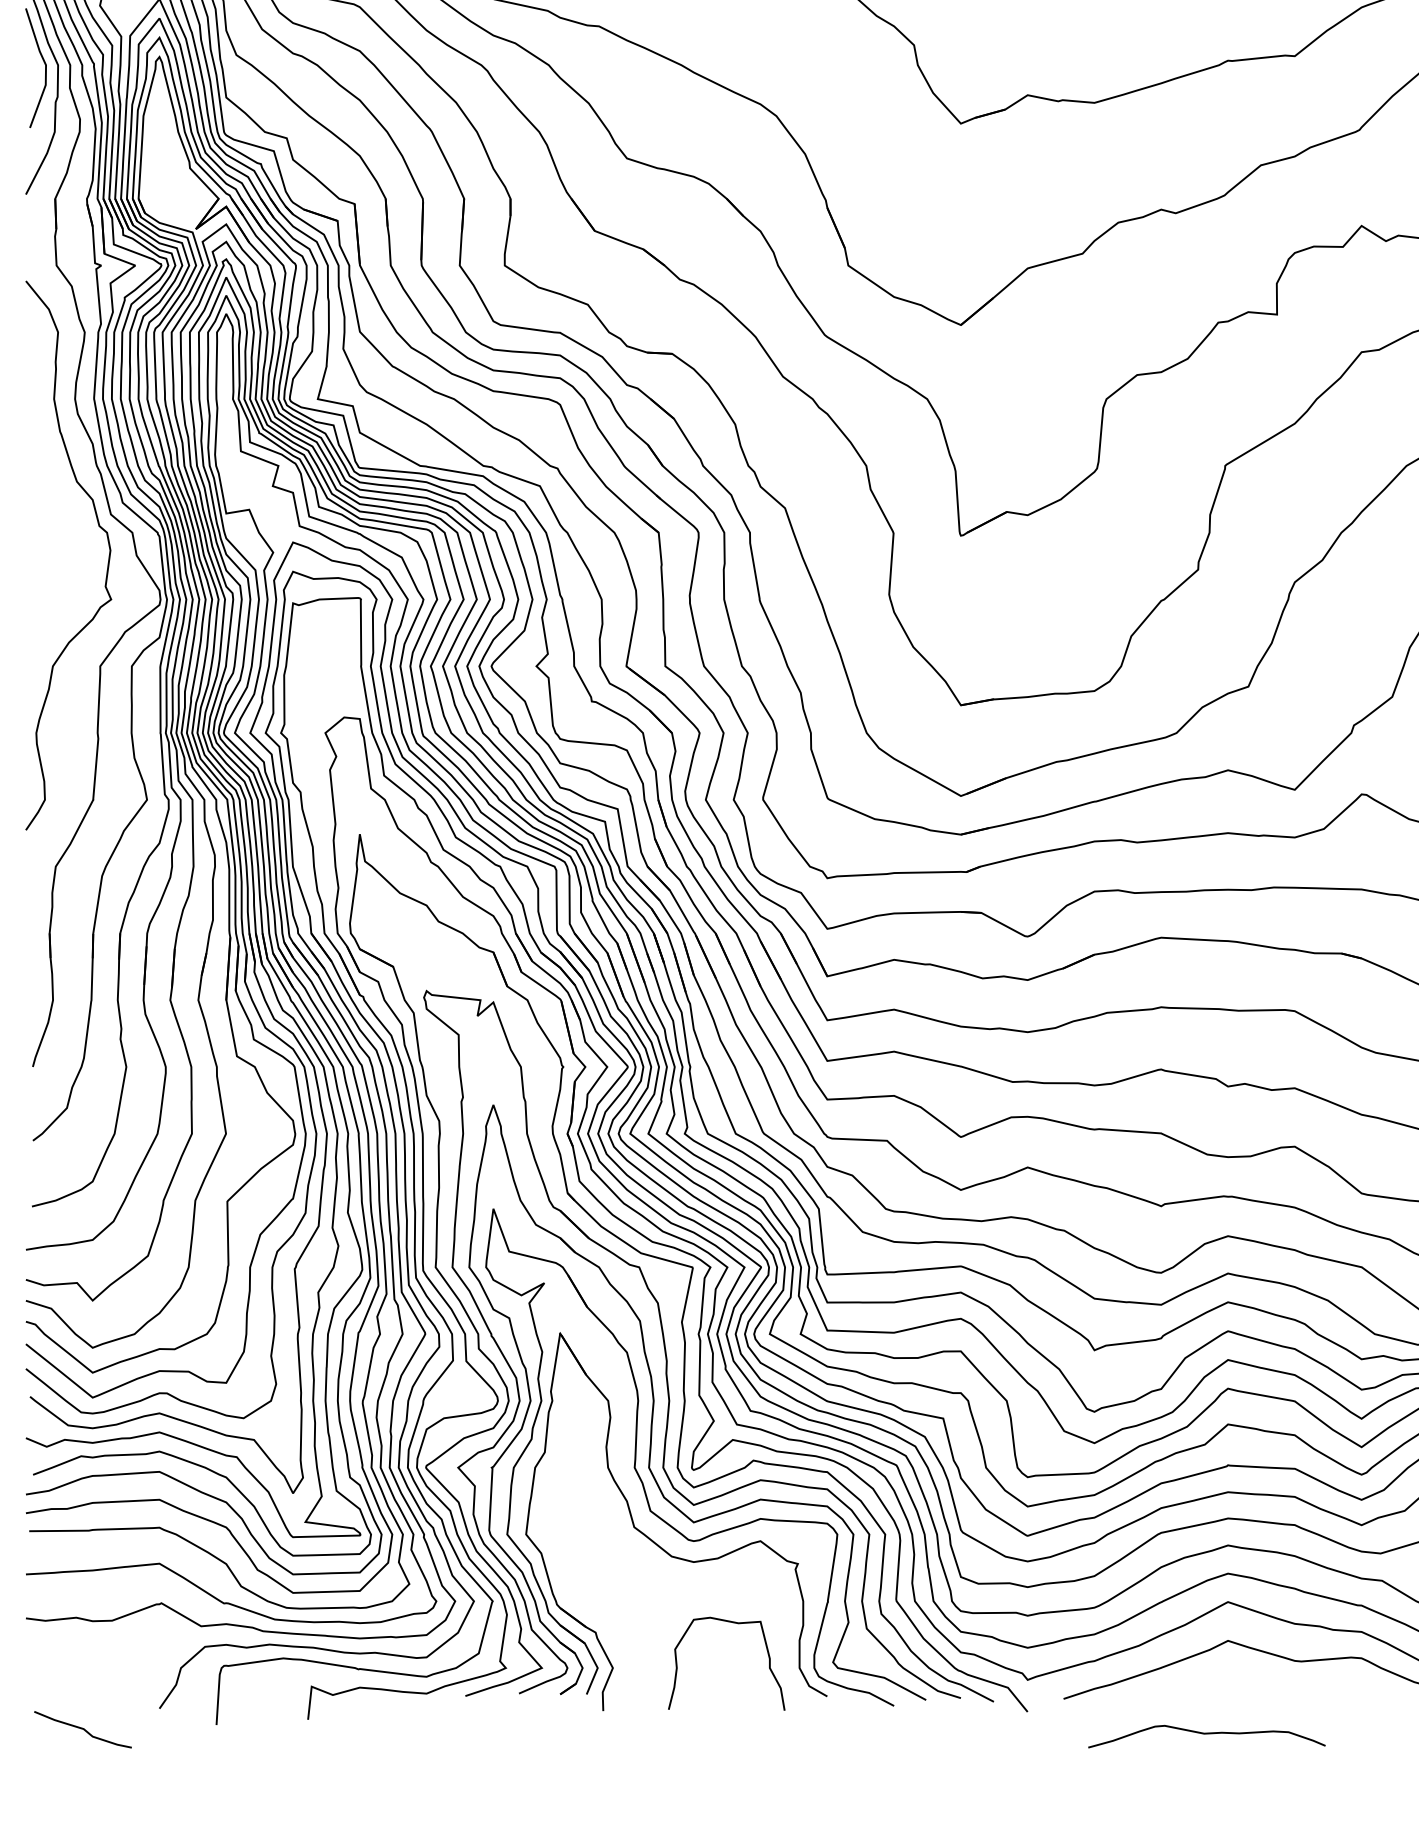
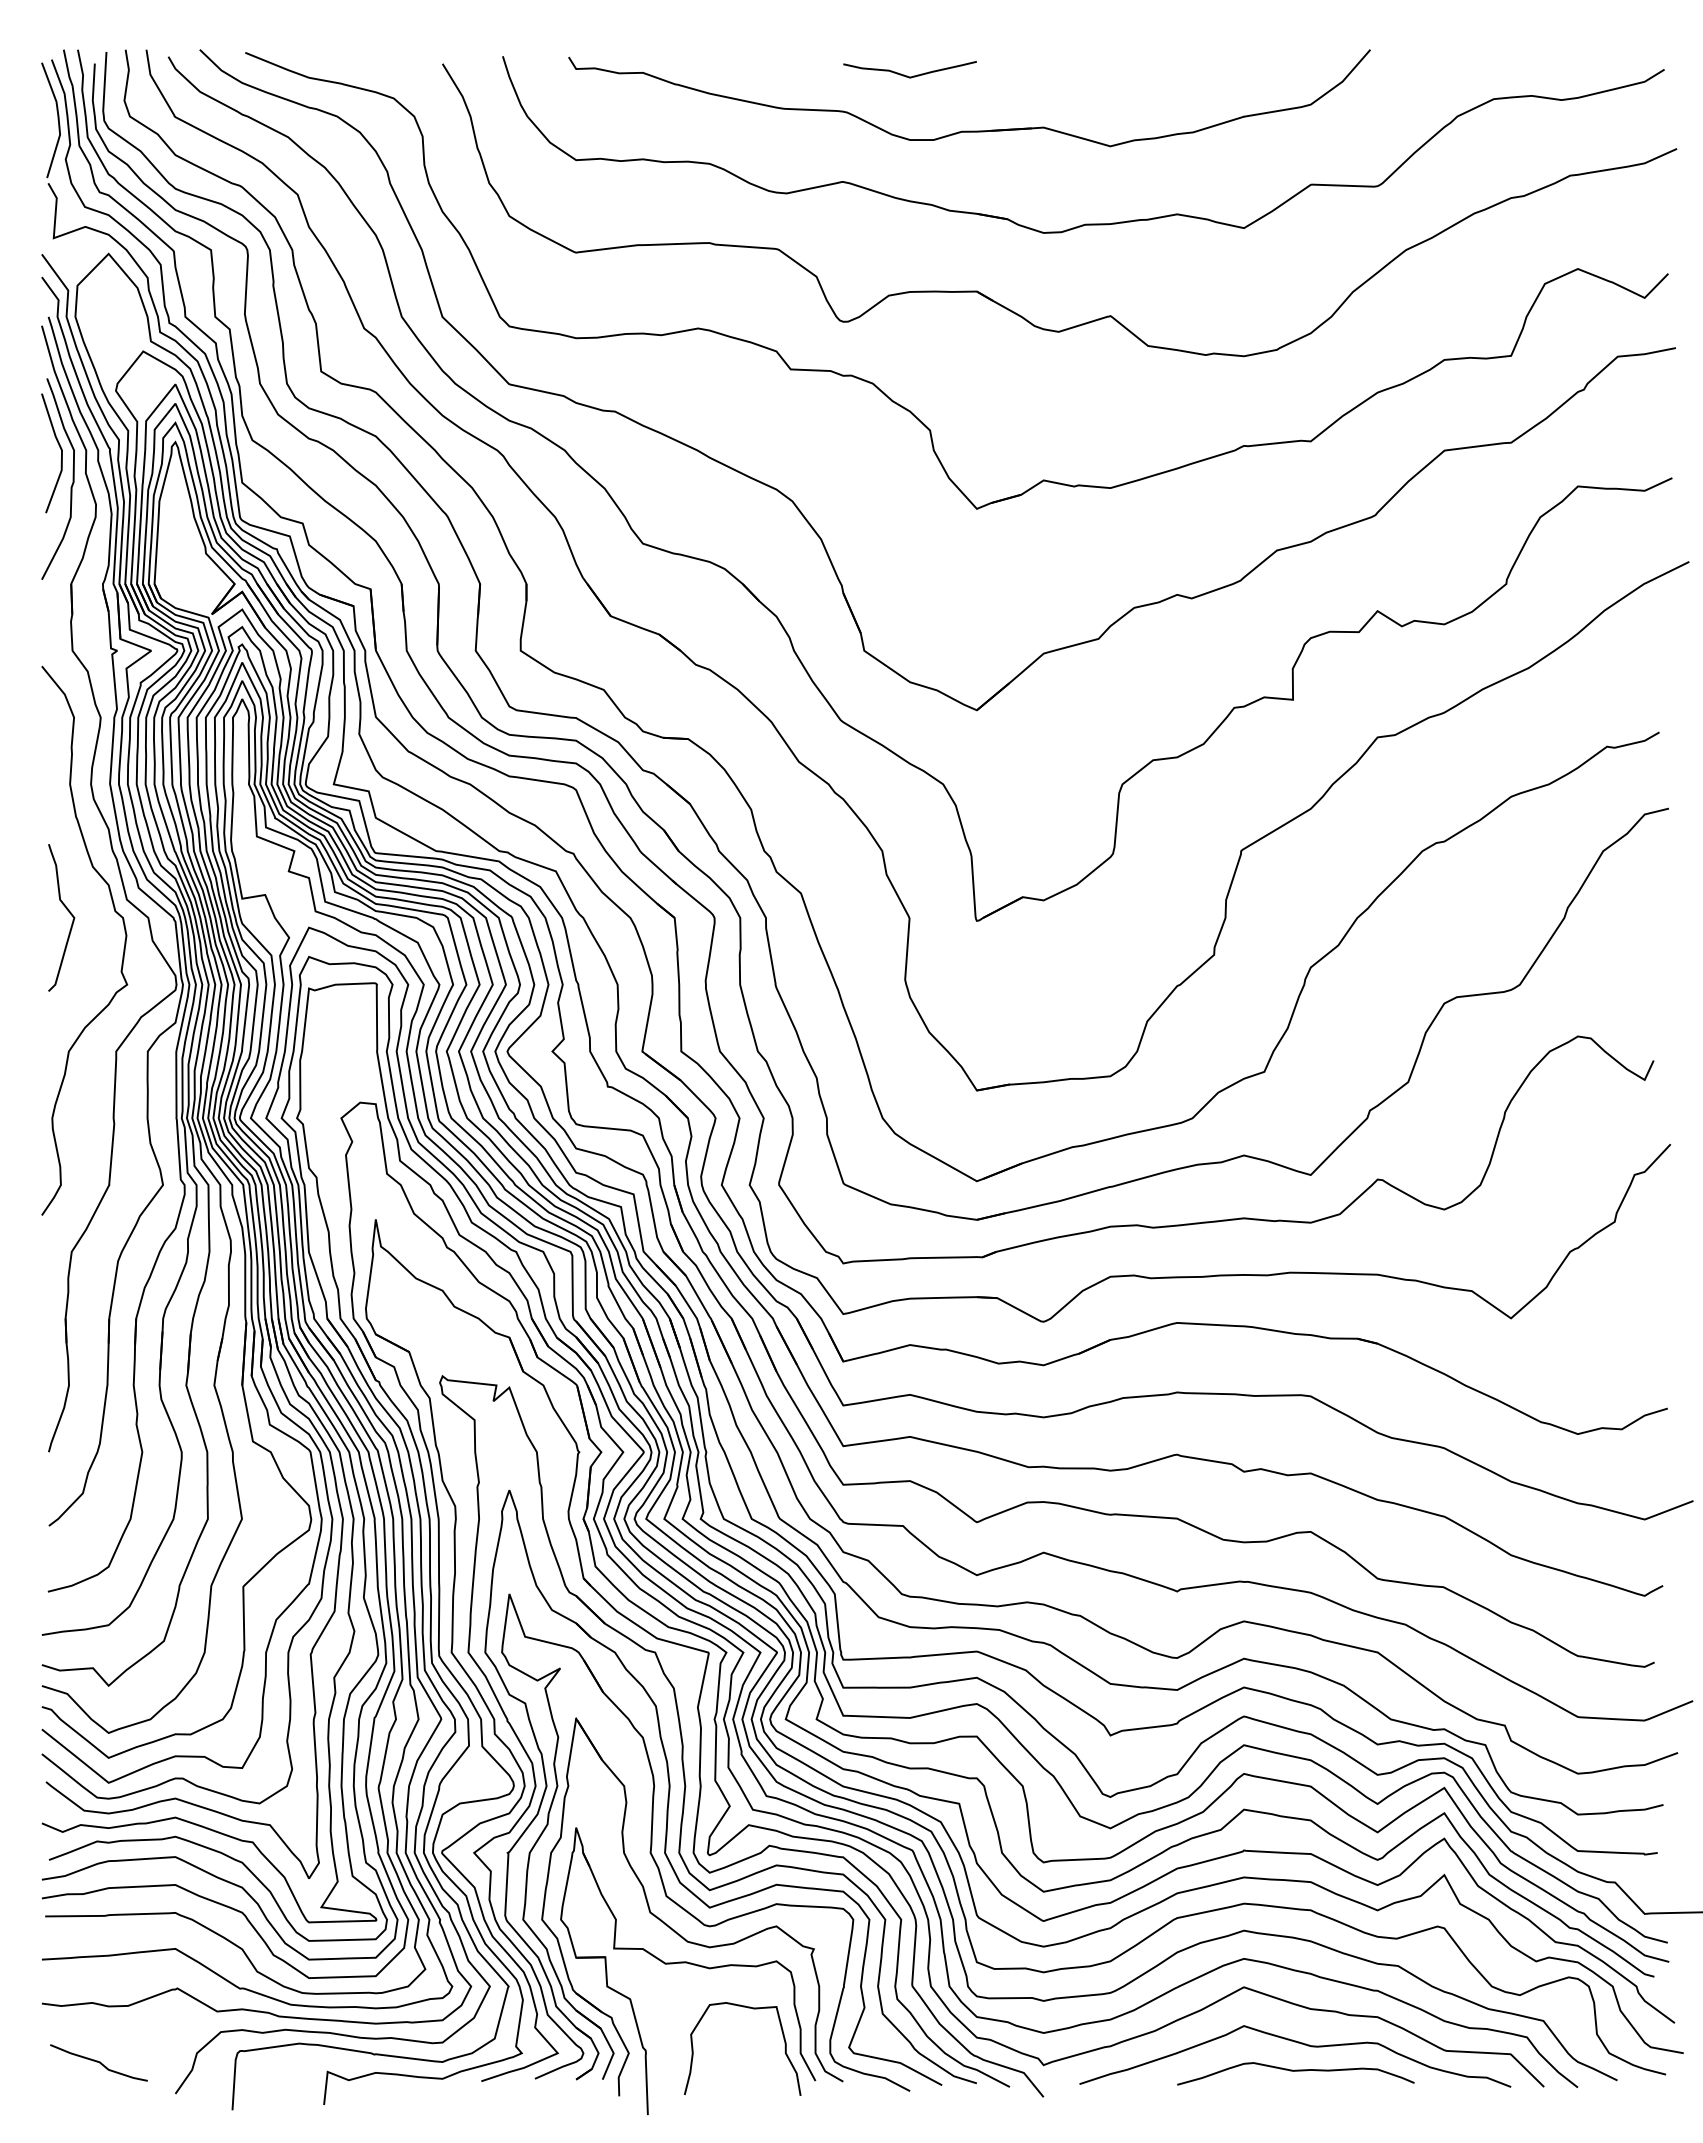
curve: (52, 527) -> (68, 912), added
part: (673, 1579) -> (689, 1964), added
curve: (82, 1729) -> (98, 2062), moved
curve: (1206, 1734) -> (1295, 2071), moved

